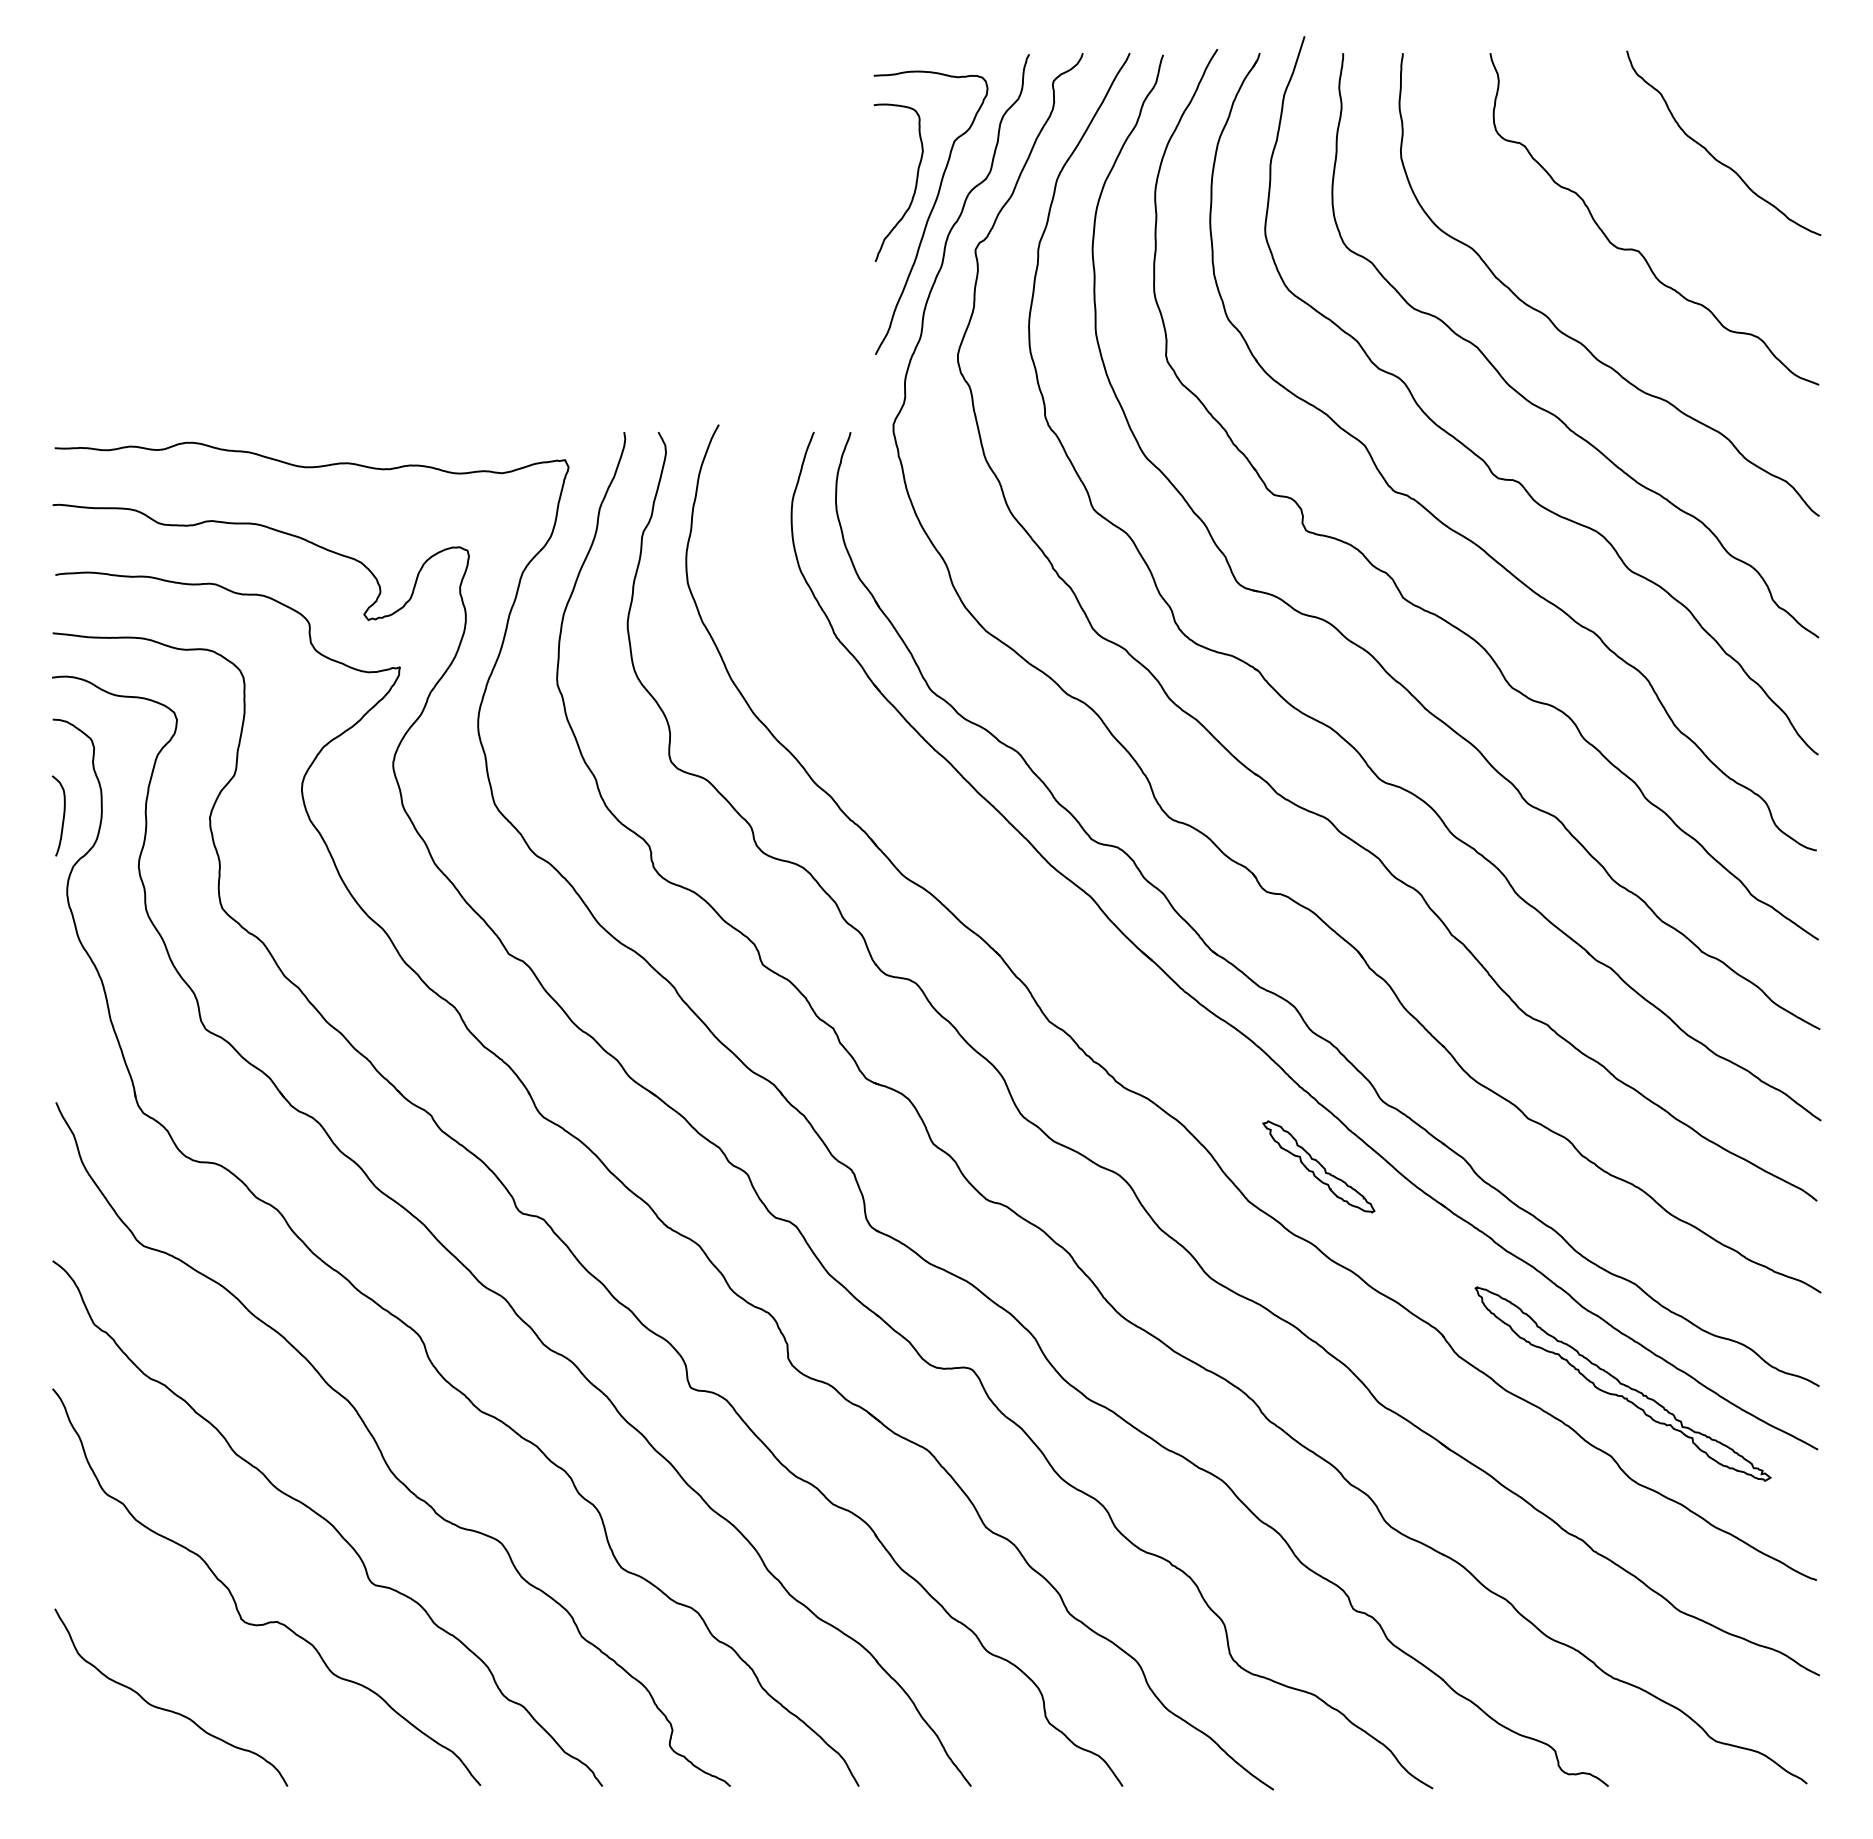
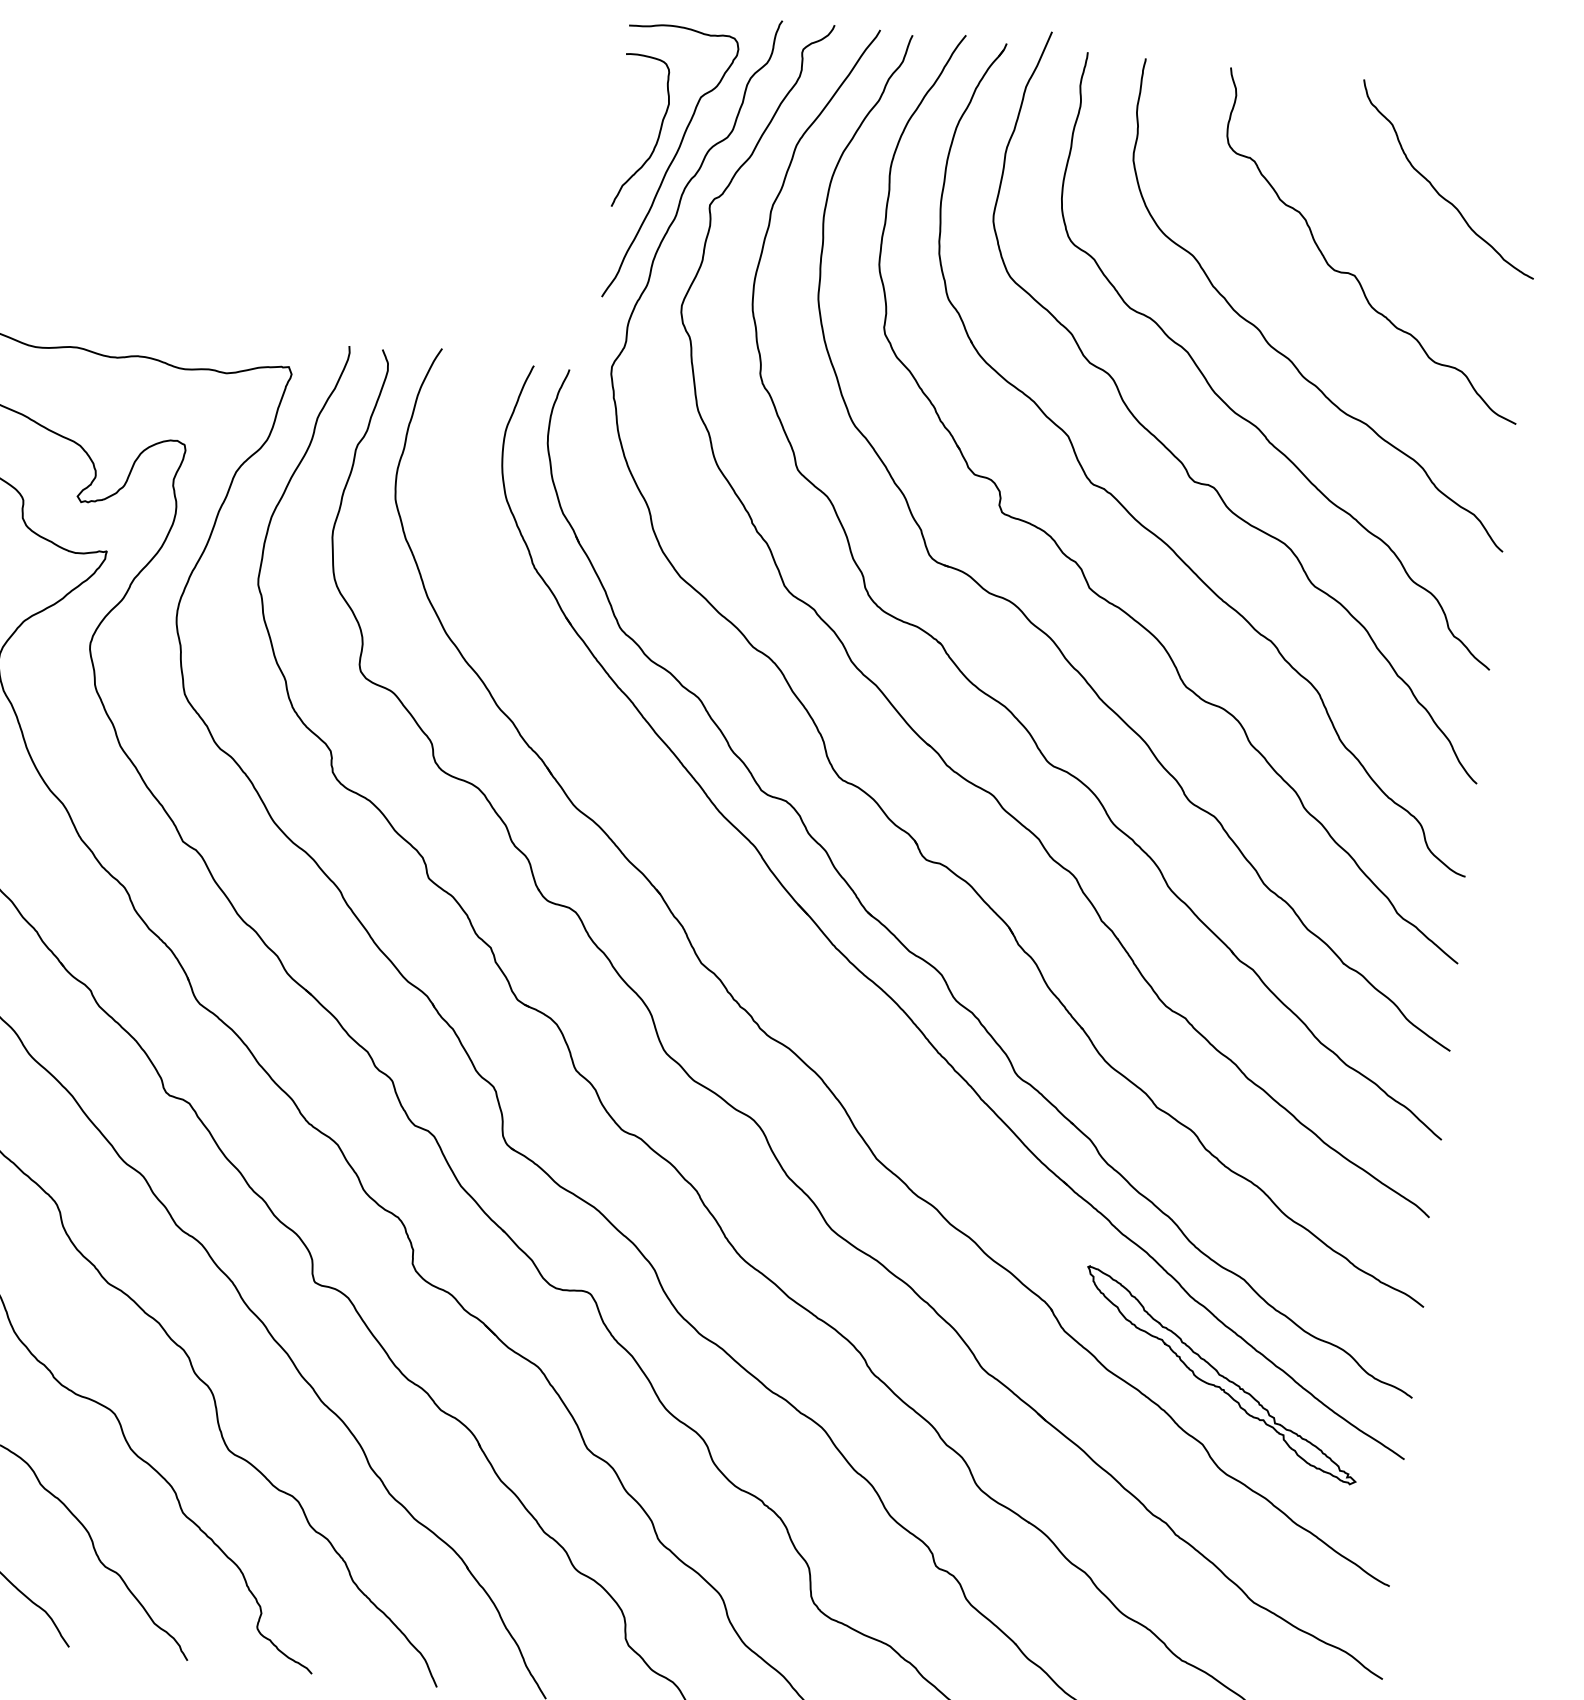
part: (1318, 1166) -> (948, 1132), removed

